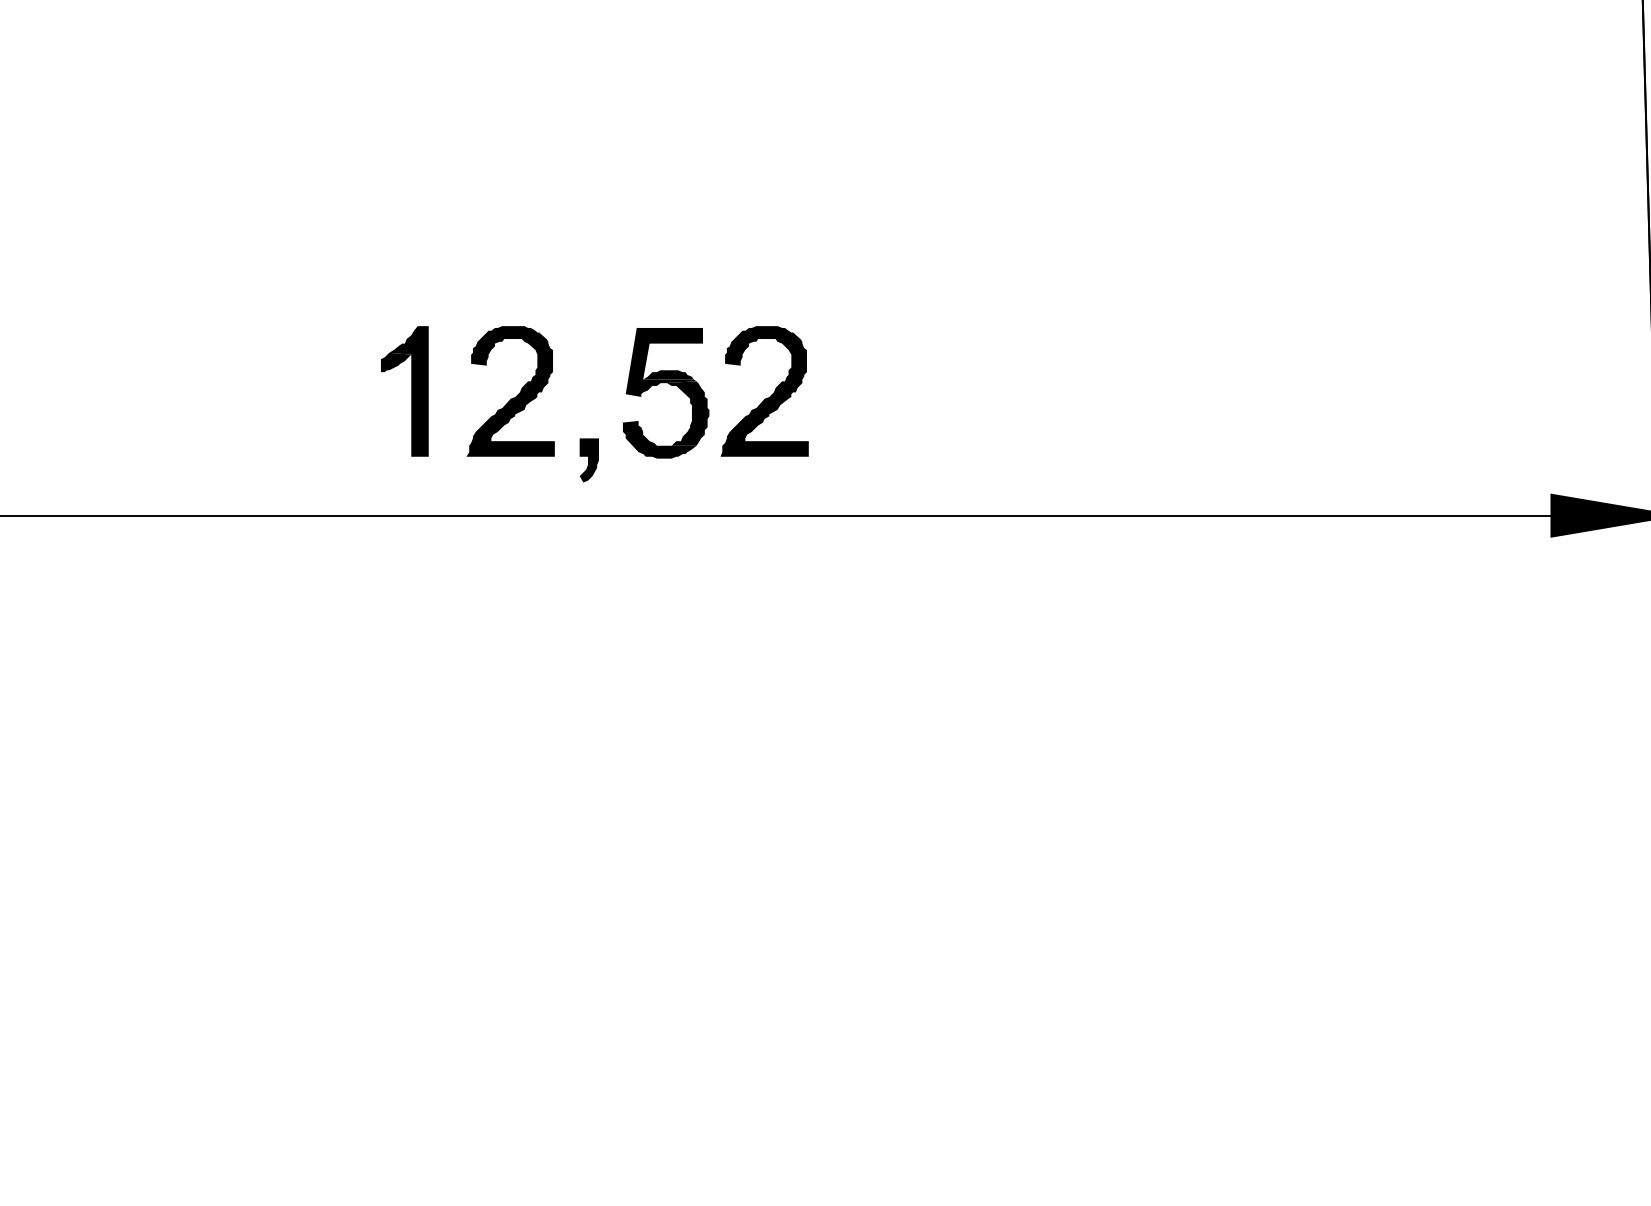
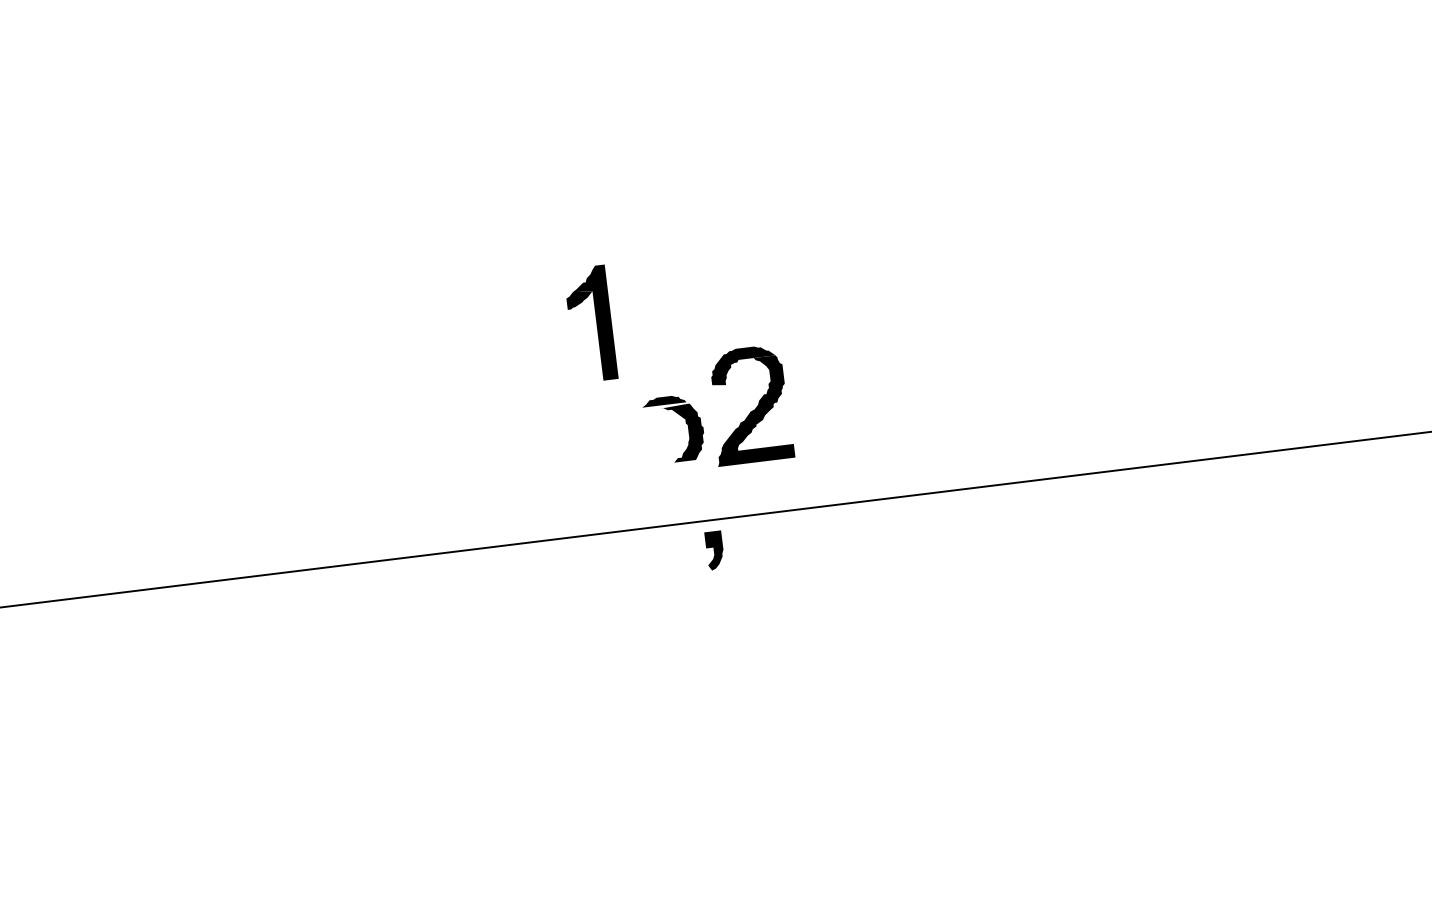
fill: (664, 361) -> (658, 389), removed
part: (411, 391) -> (596, 323), moved
part: (513, 397) -> (530, 437), removed
fill: (658, 439) -> (662, 458), removed
part: (588, 460) -> (714, 550), moved

